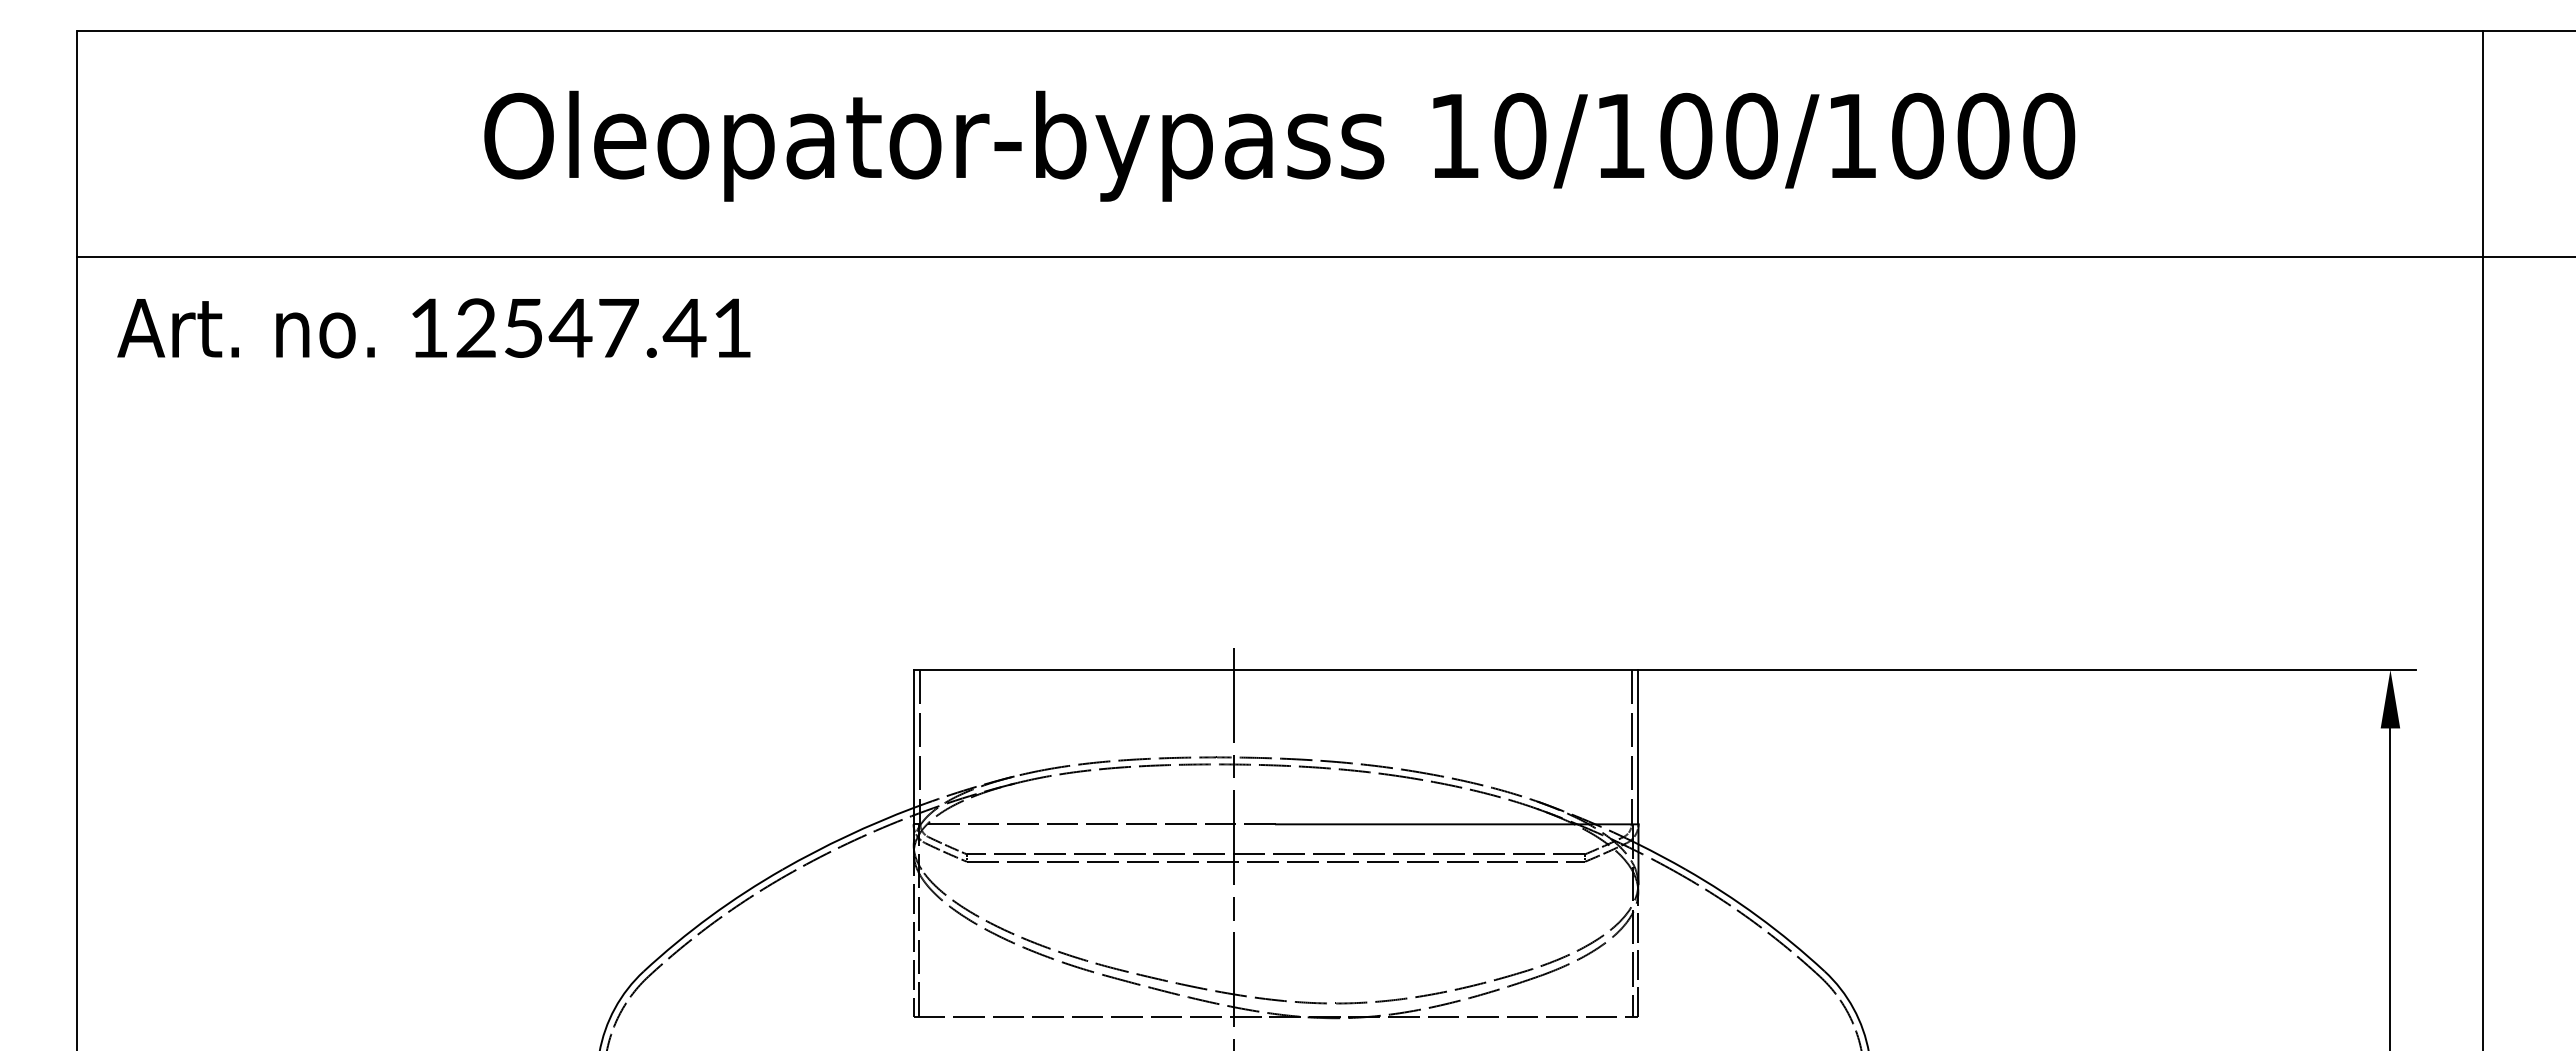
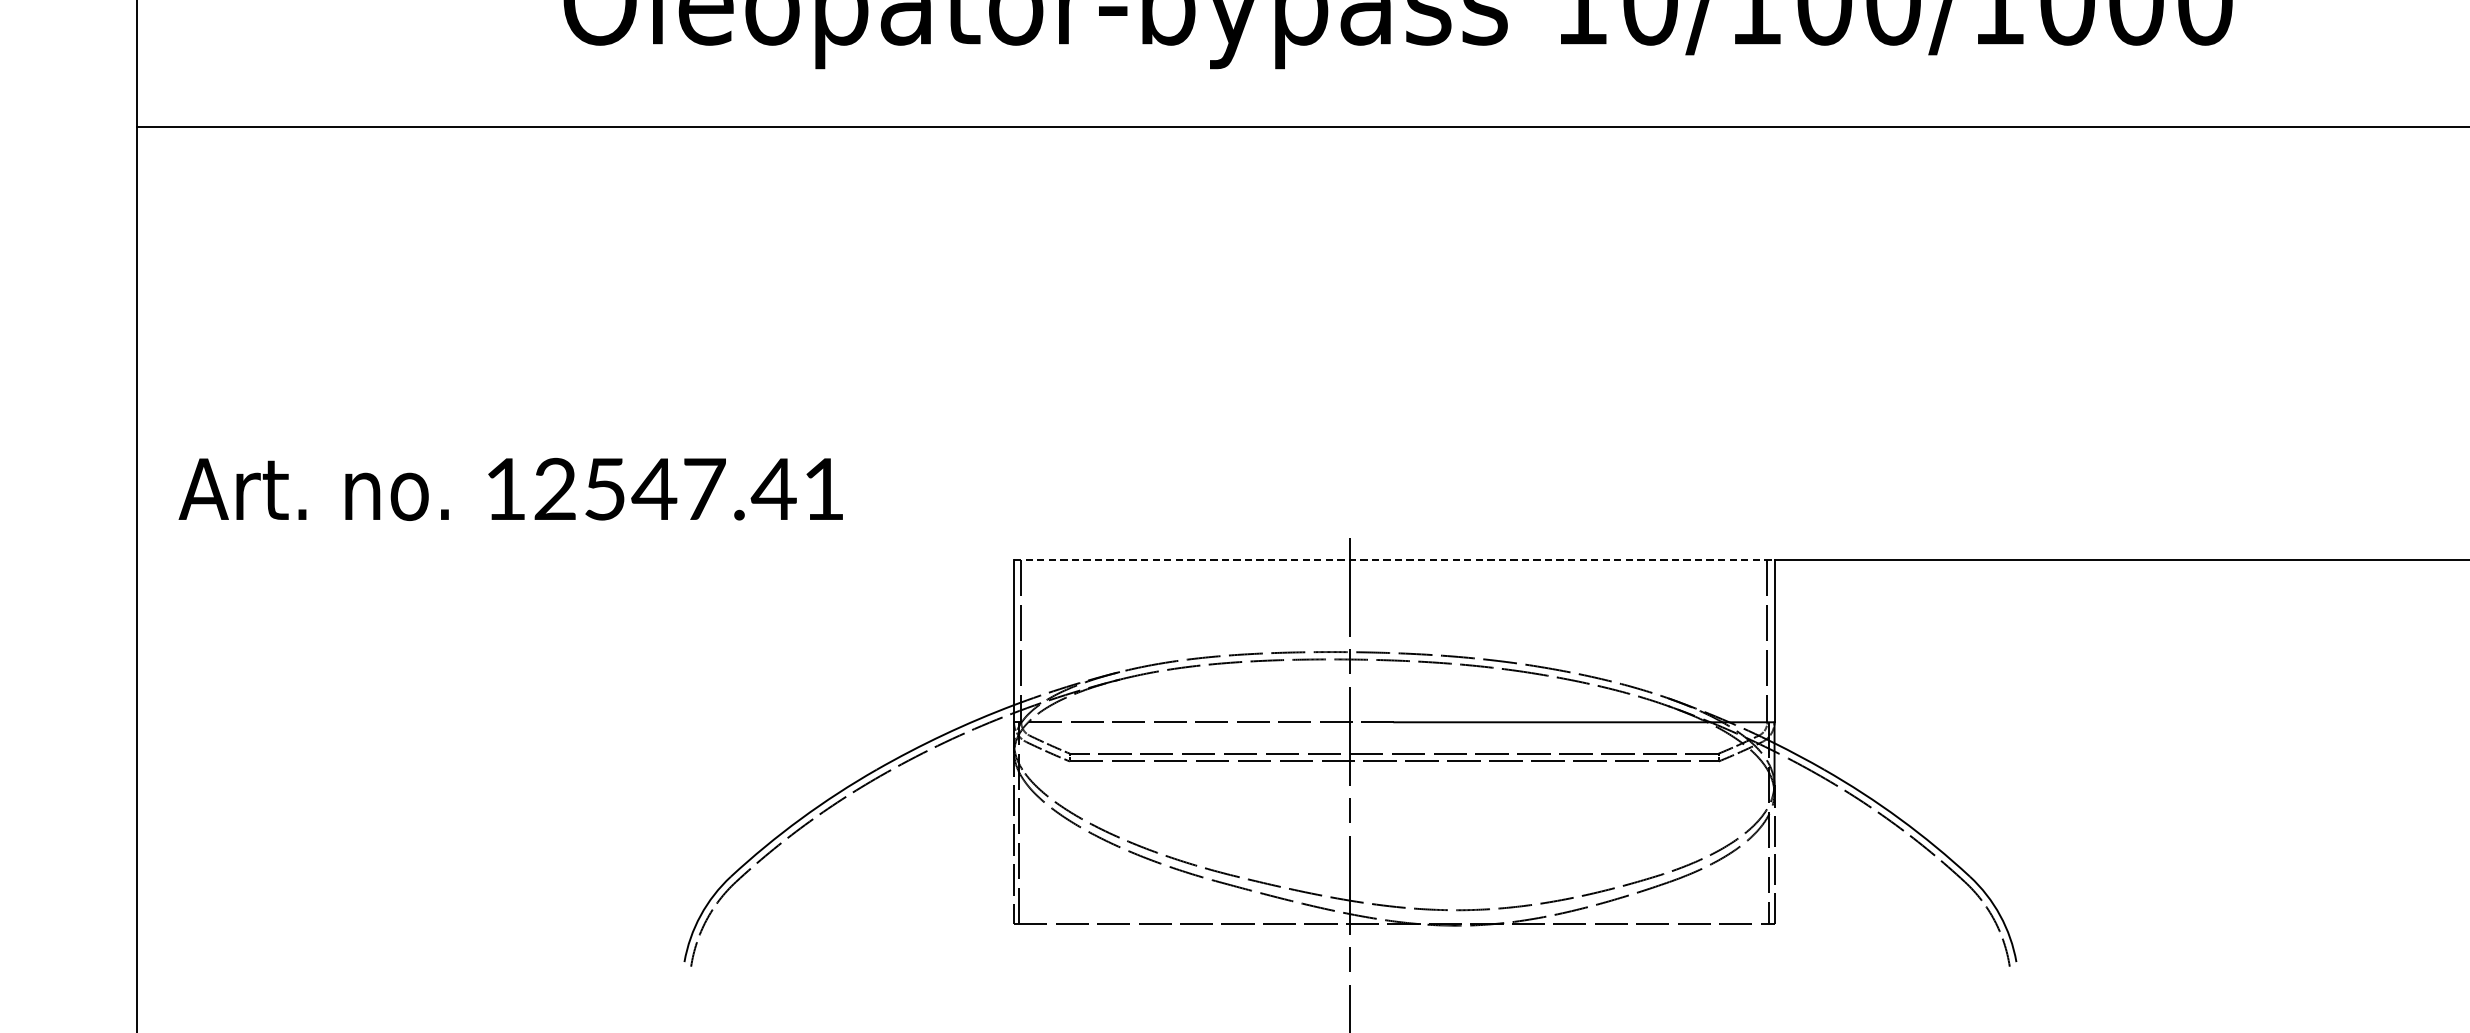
text: (433, 328) -> (510, 489), moved
line: (1276, 669) -> (1394, 559), solid -> dashed

